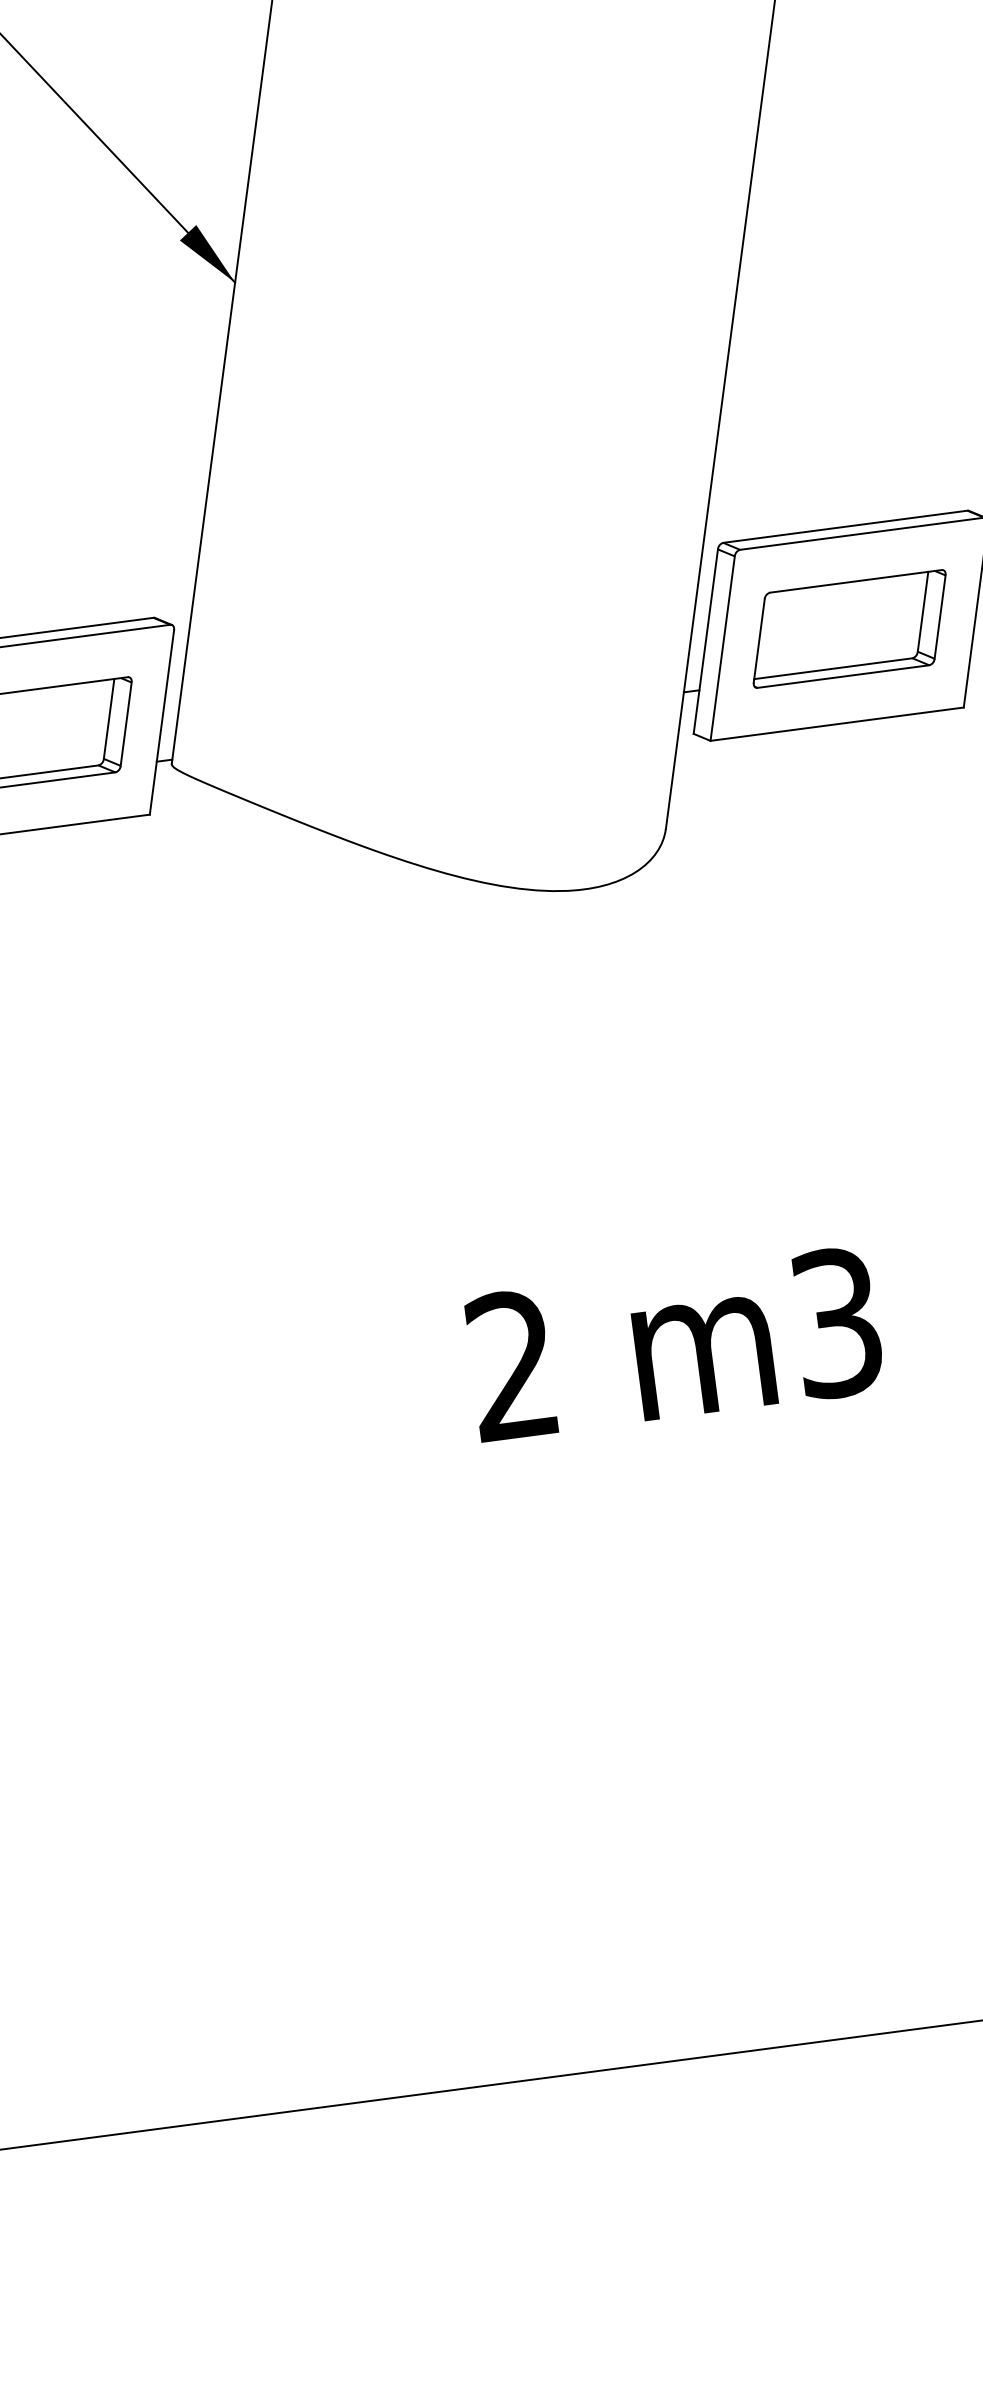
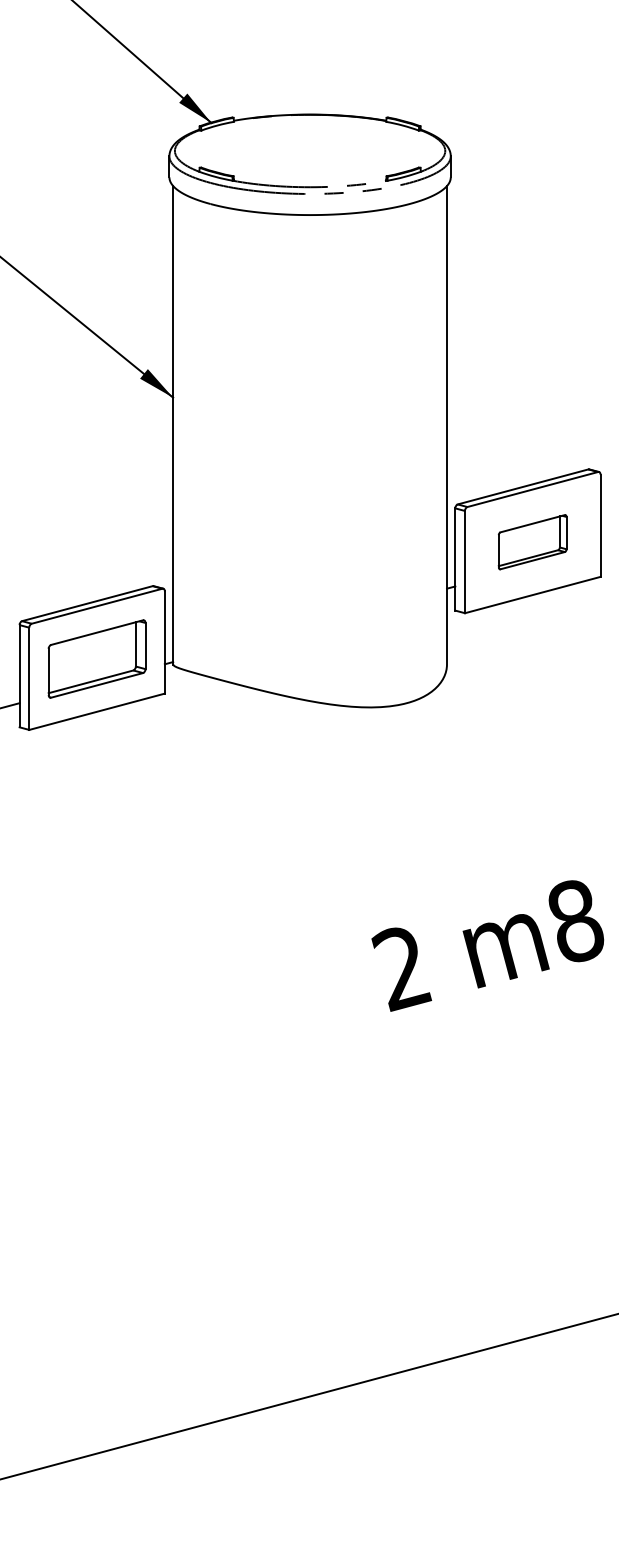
part: (849, 627) -> (532, 541), size x0.7
text: (836, 1323) -> (575, 921), m3 -> m8

